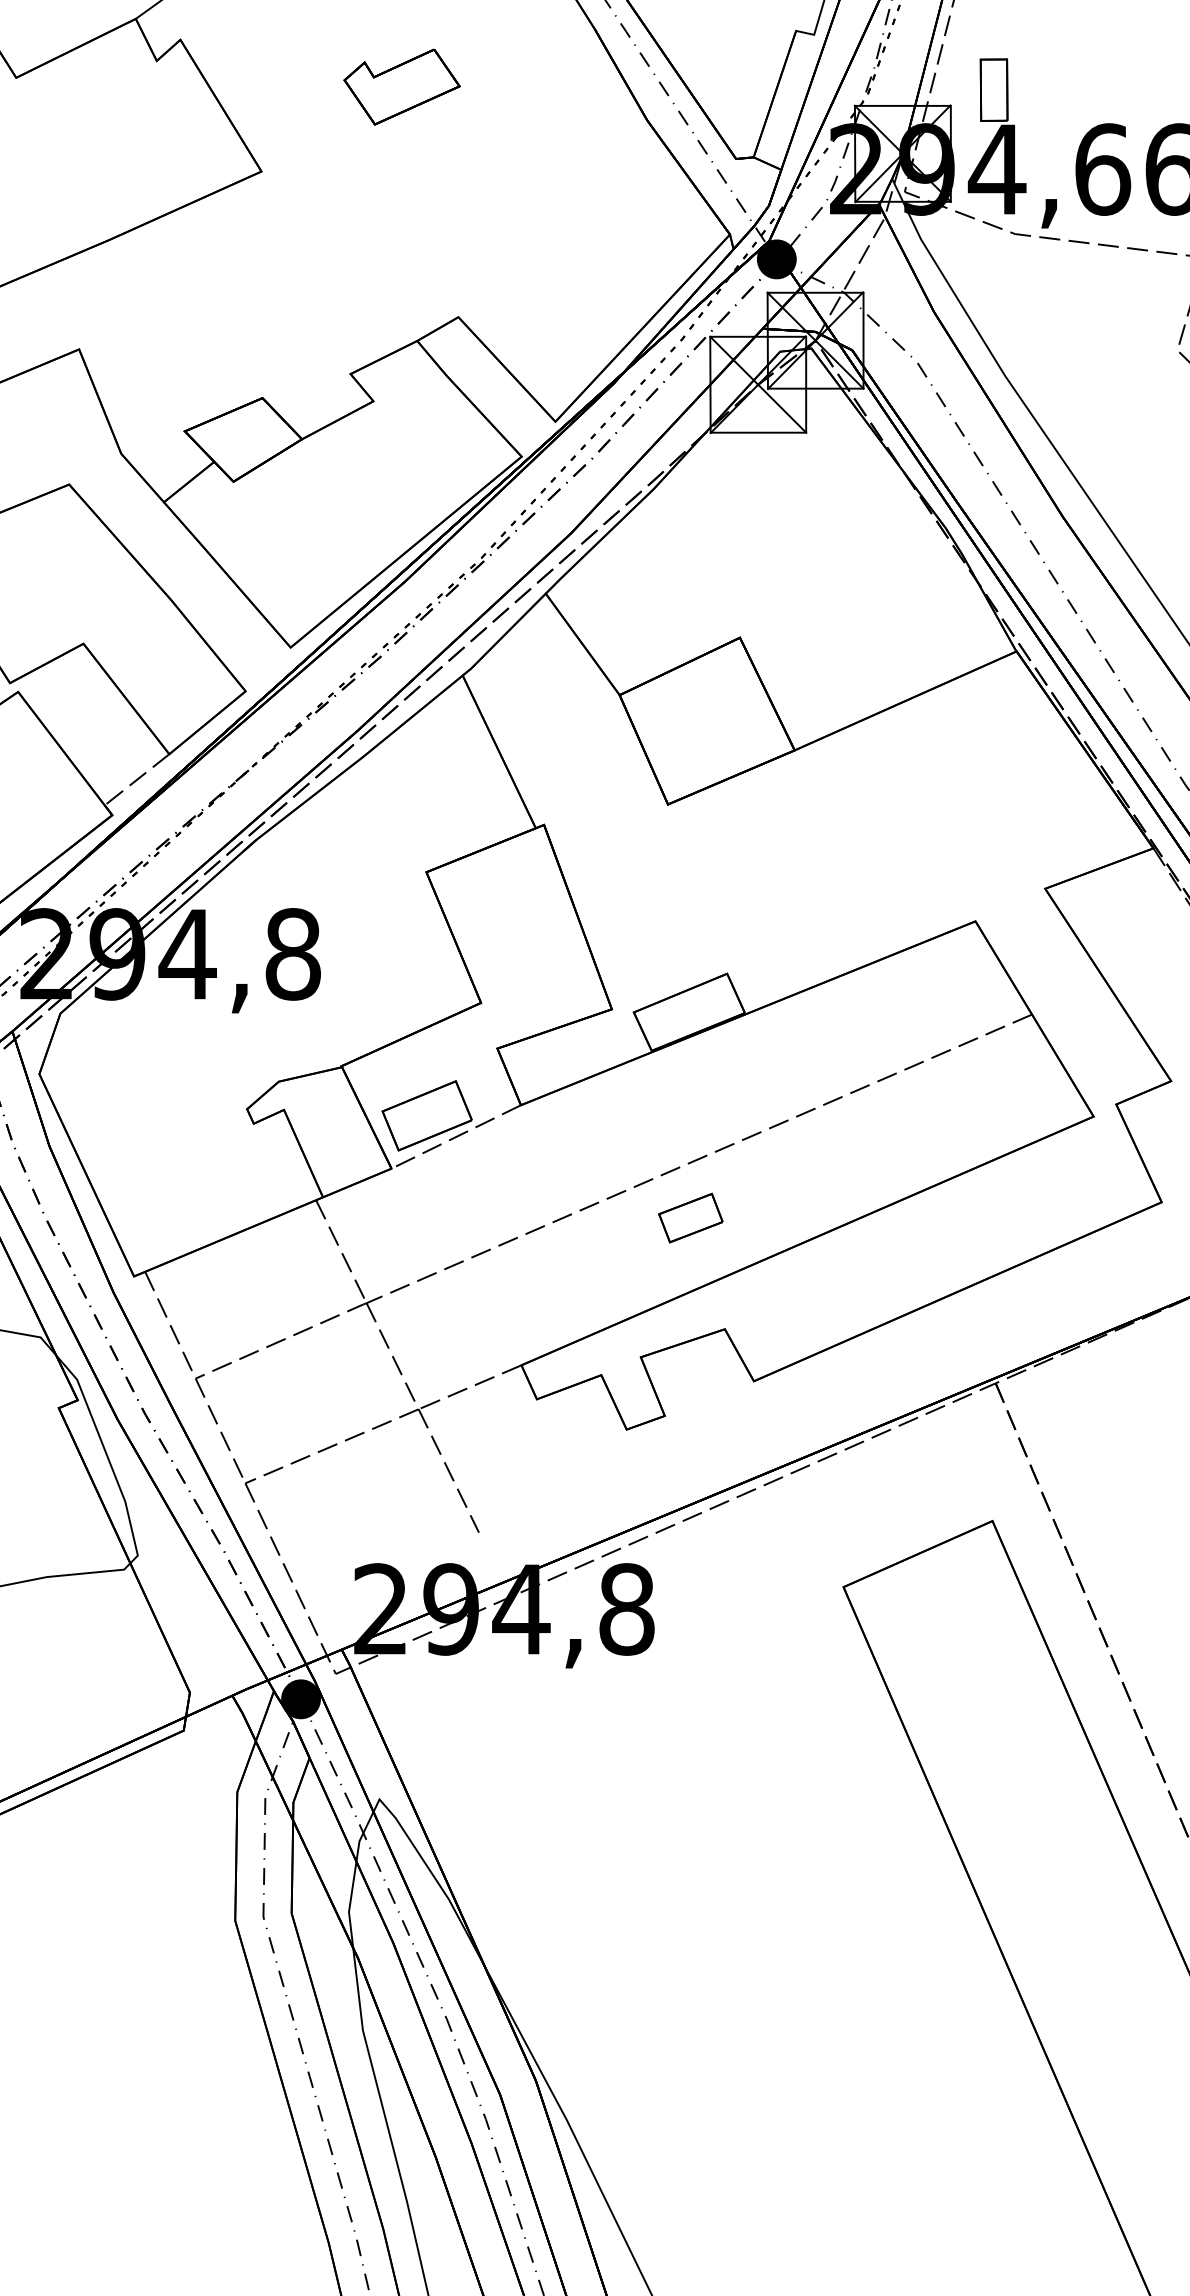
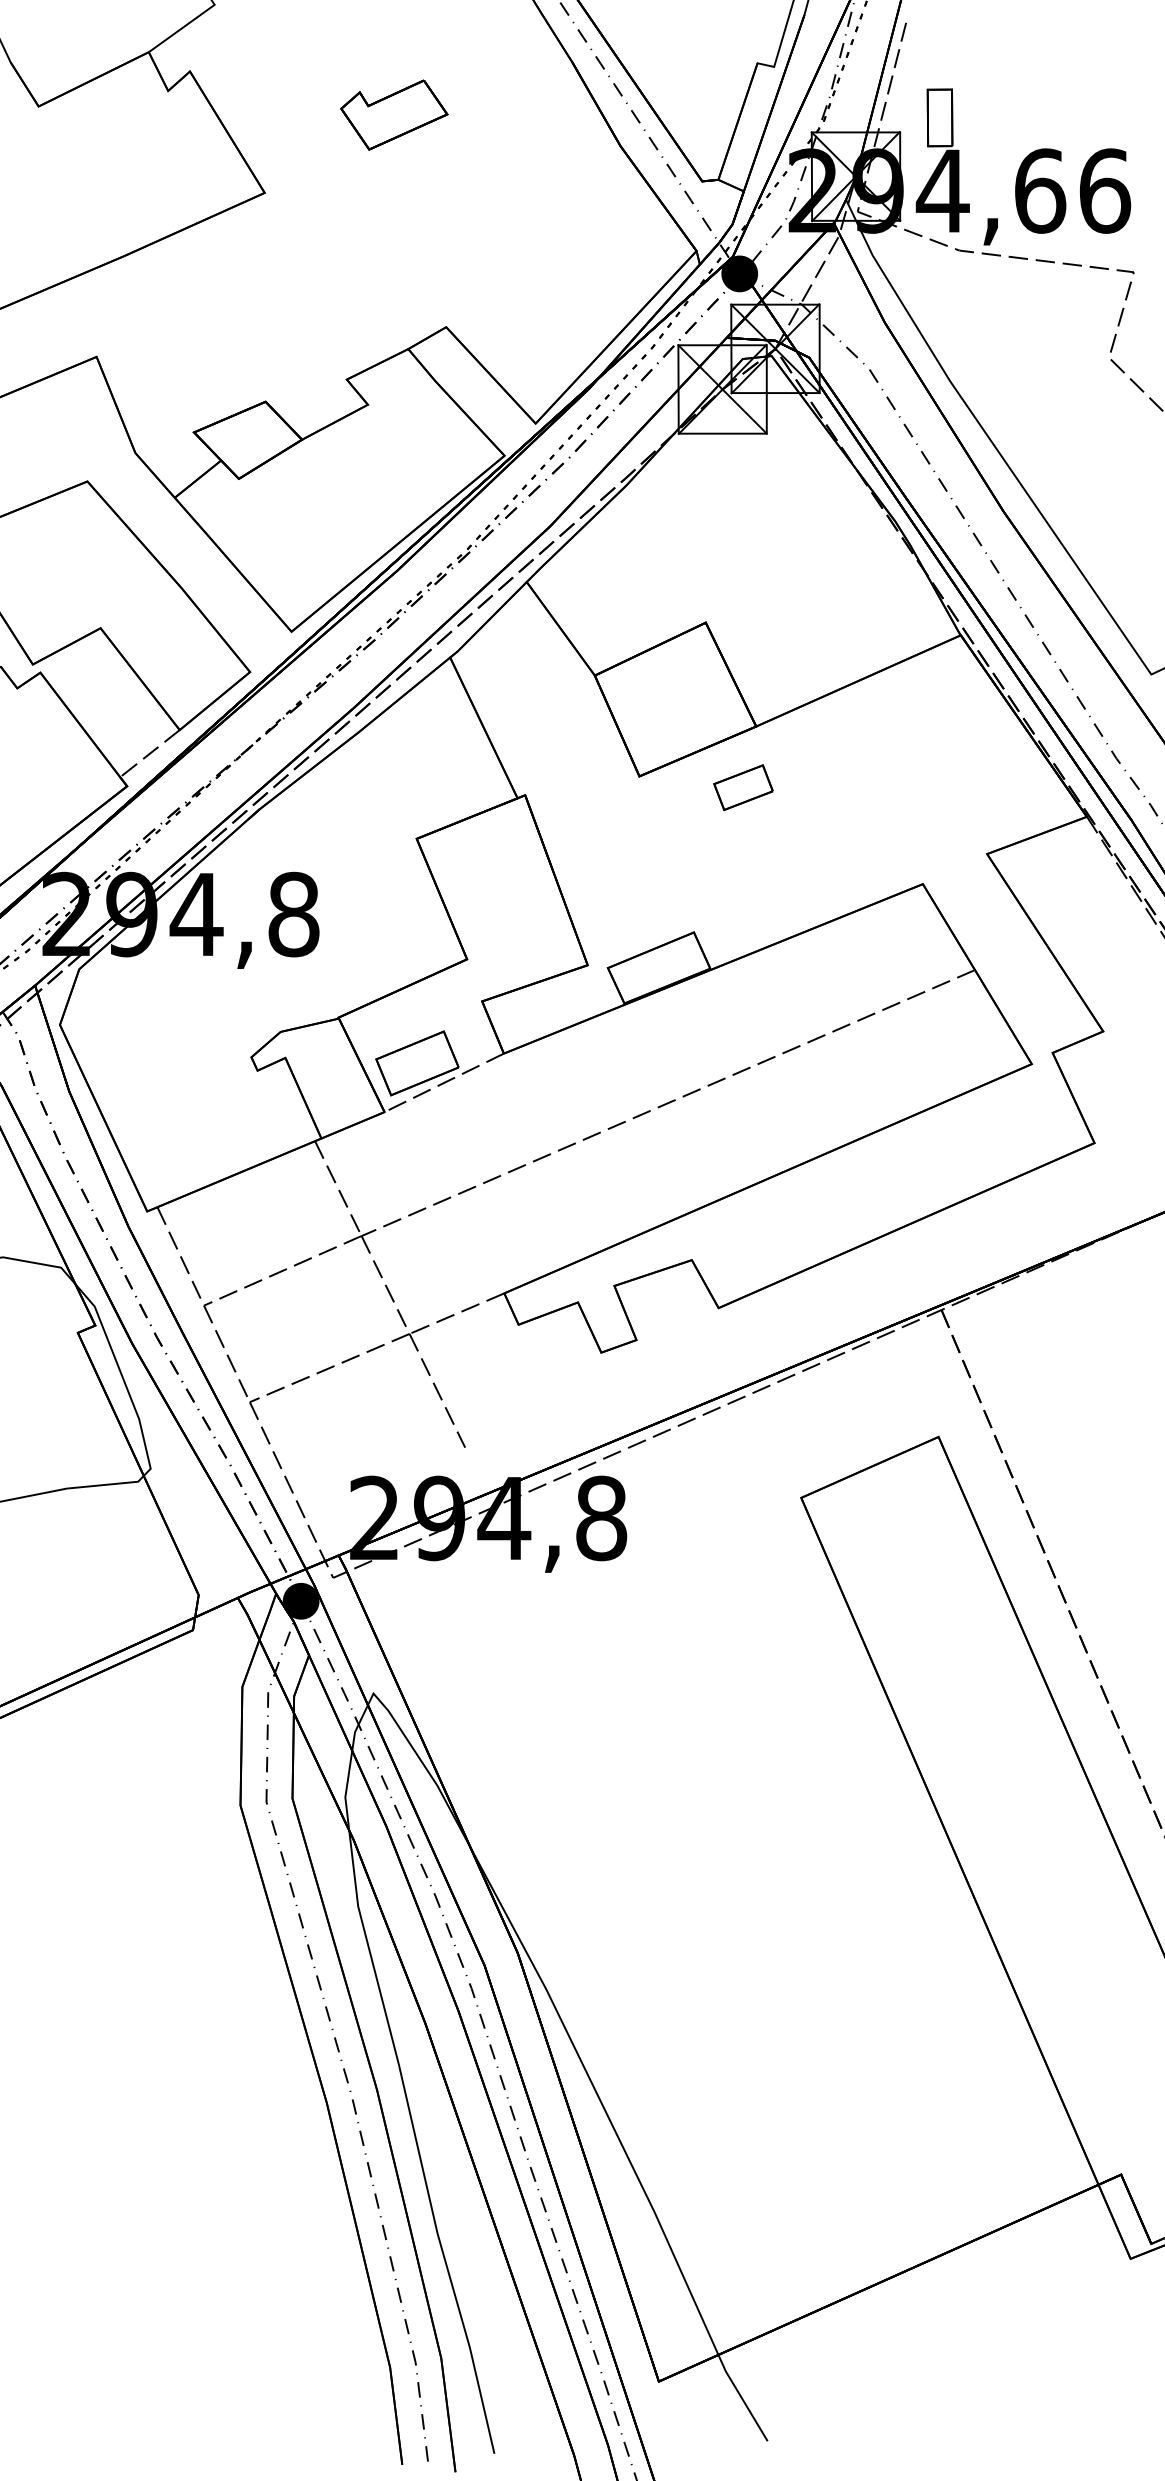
part: (690, 1217) -> (743, 787), moved

